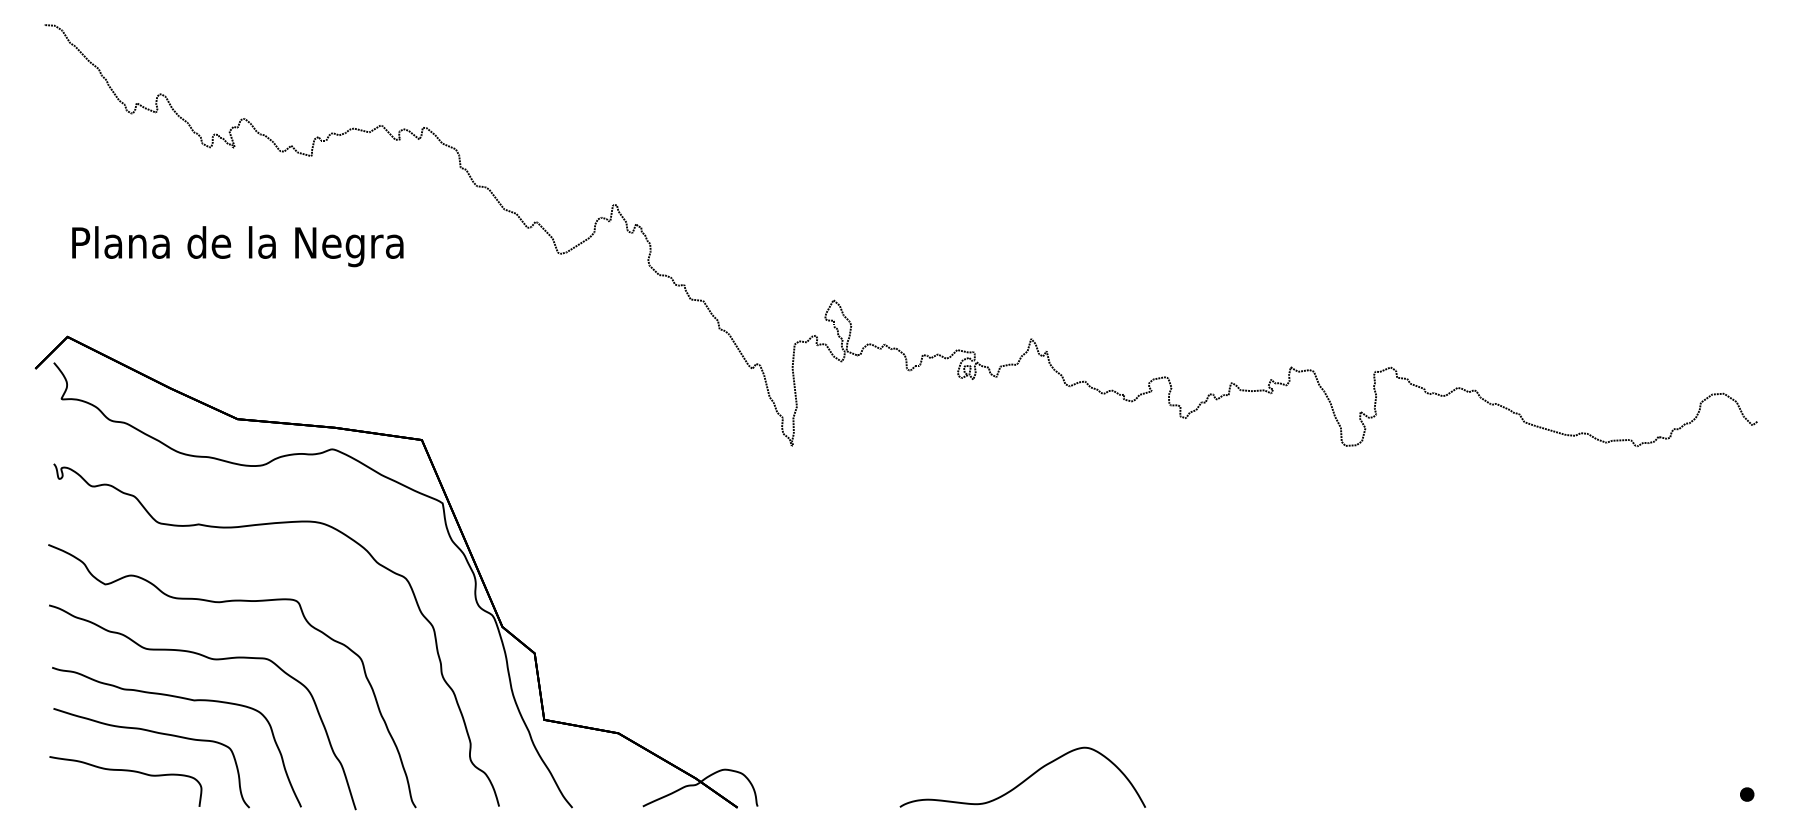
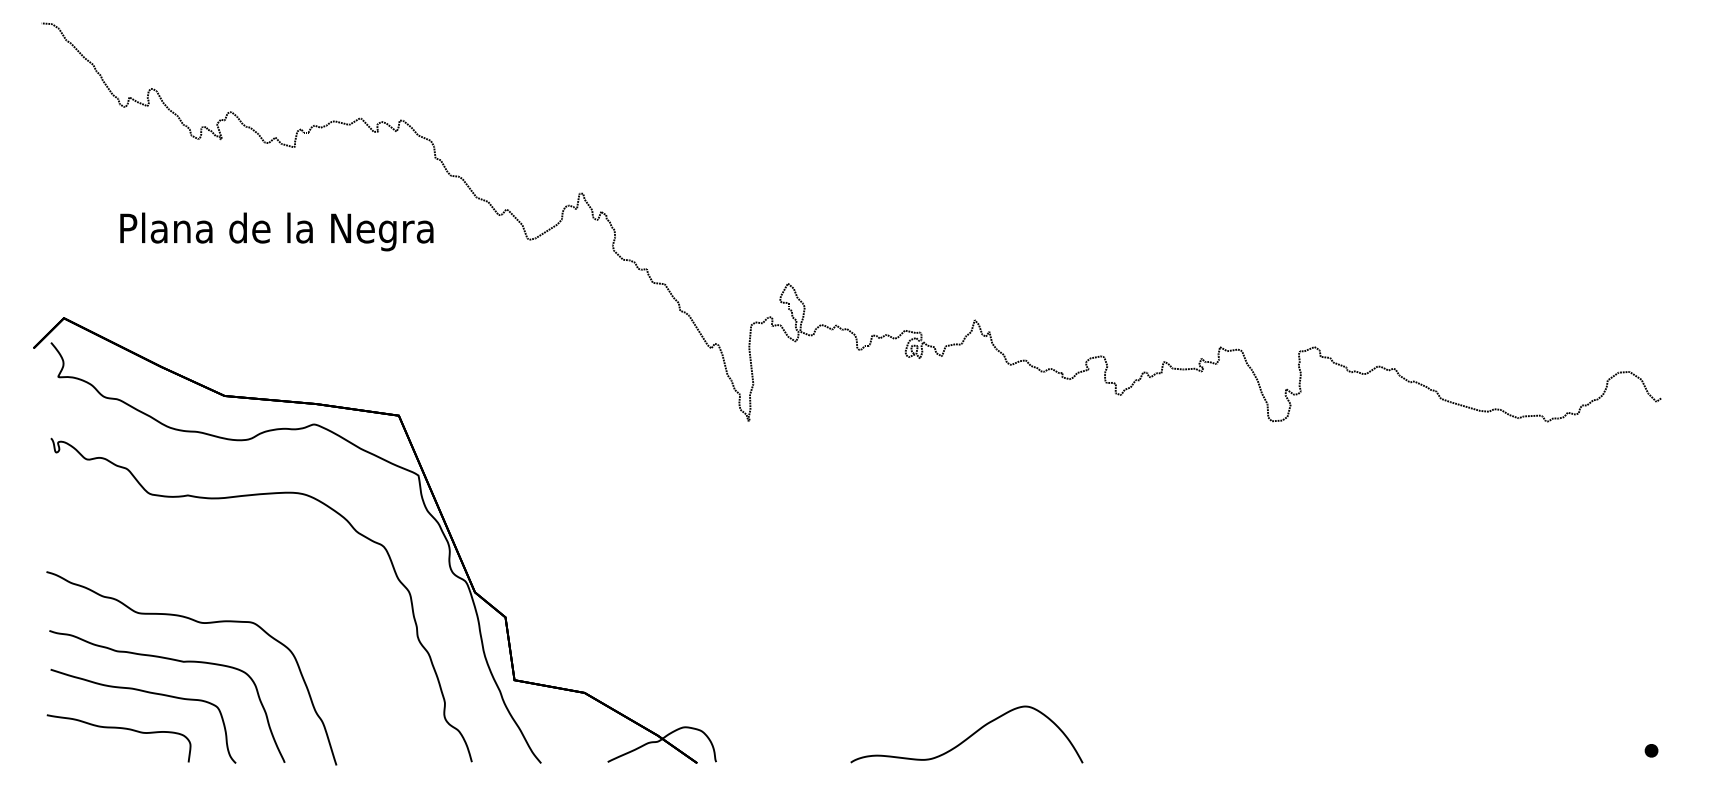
text: (237, 246) -> (276, 231), moved
part: (219, 603) -> (207, 570), removed

